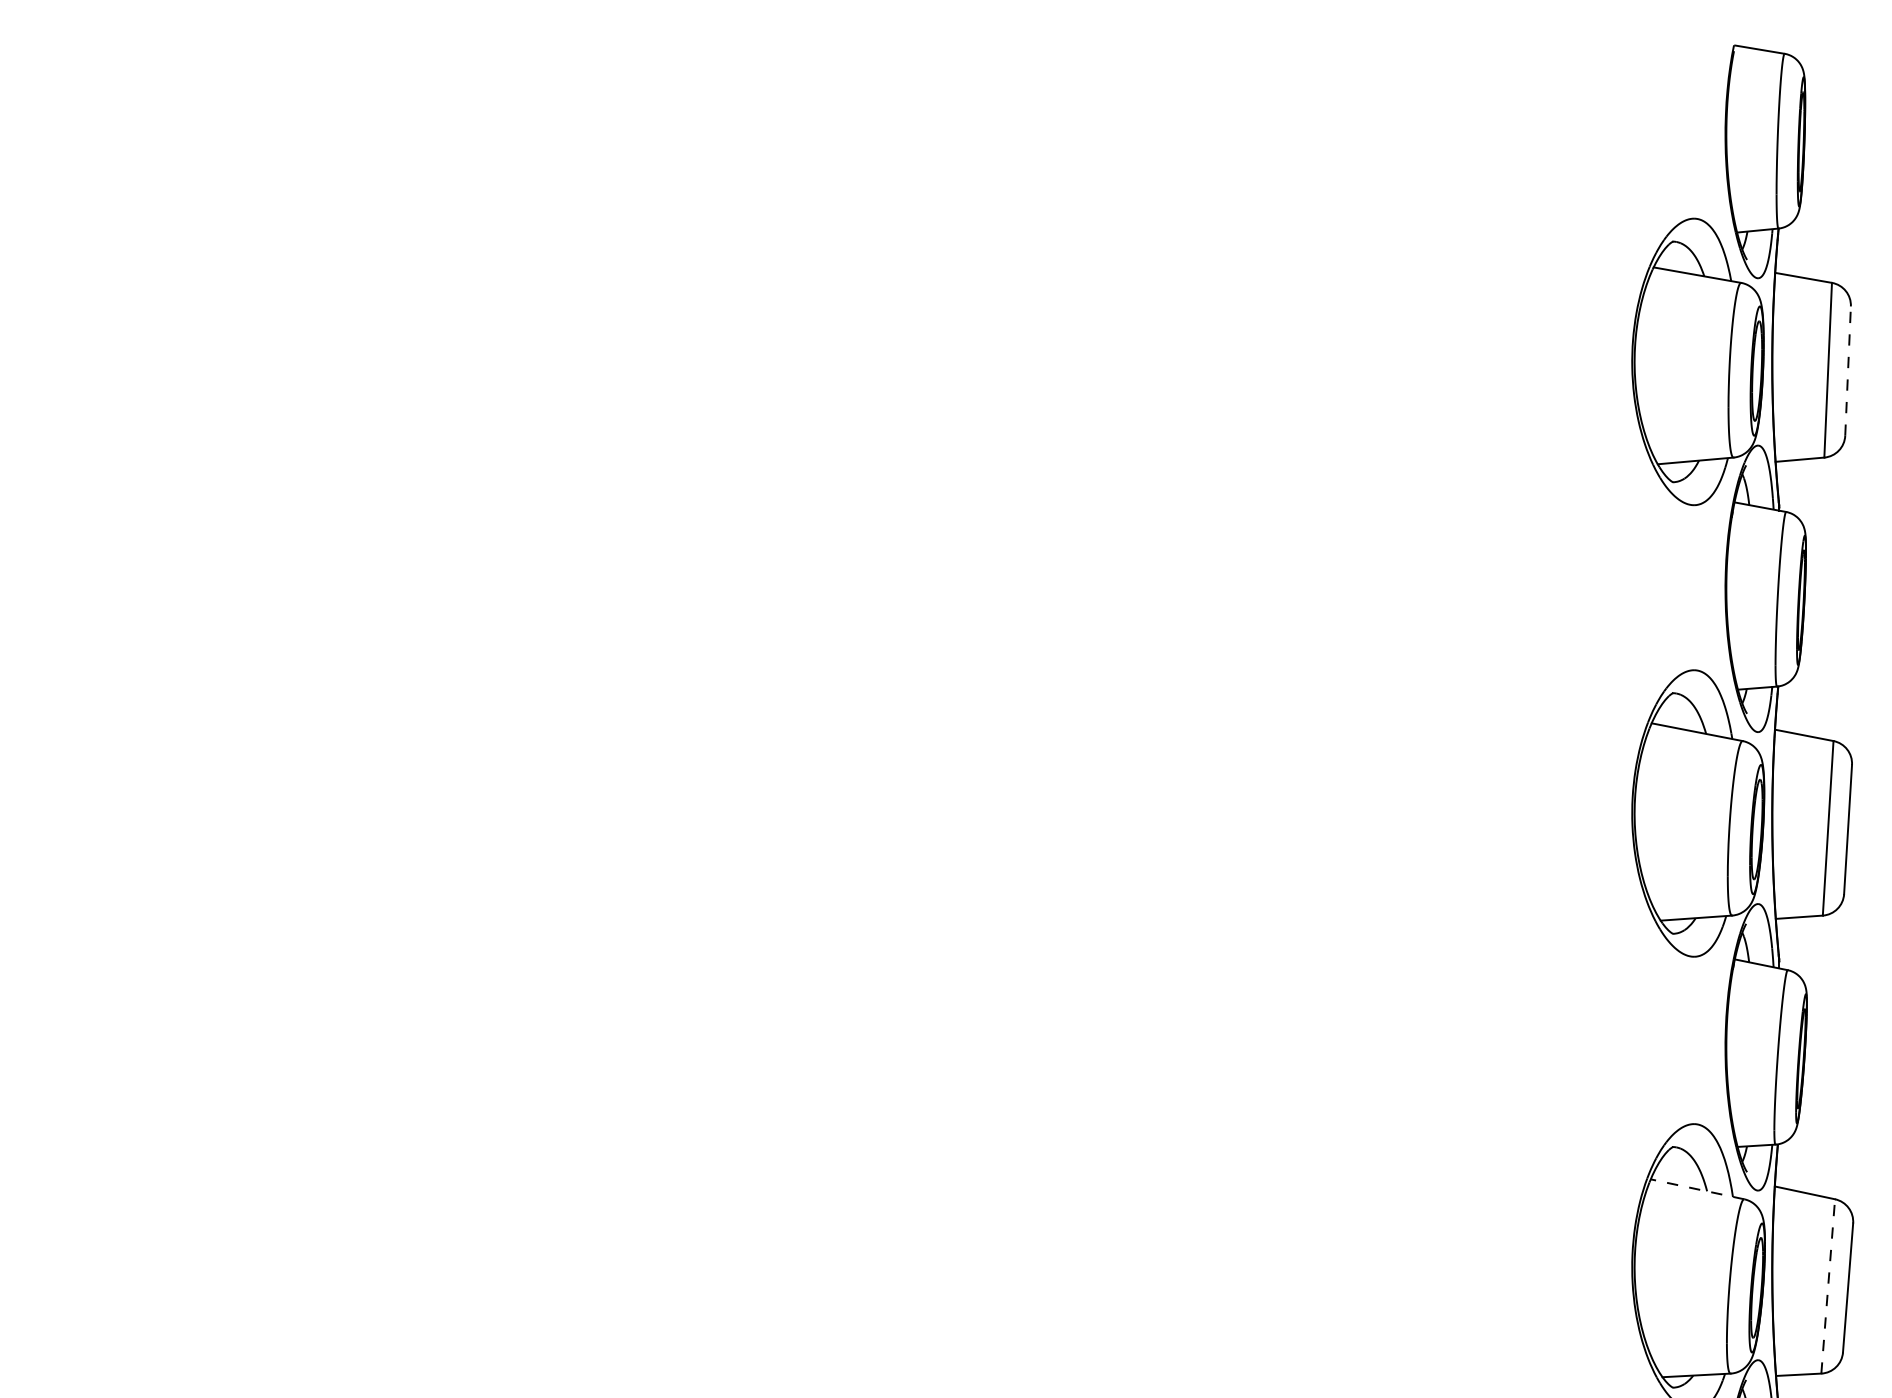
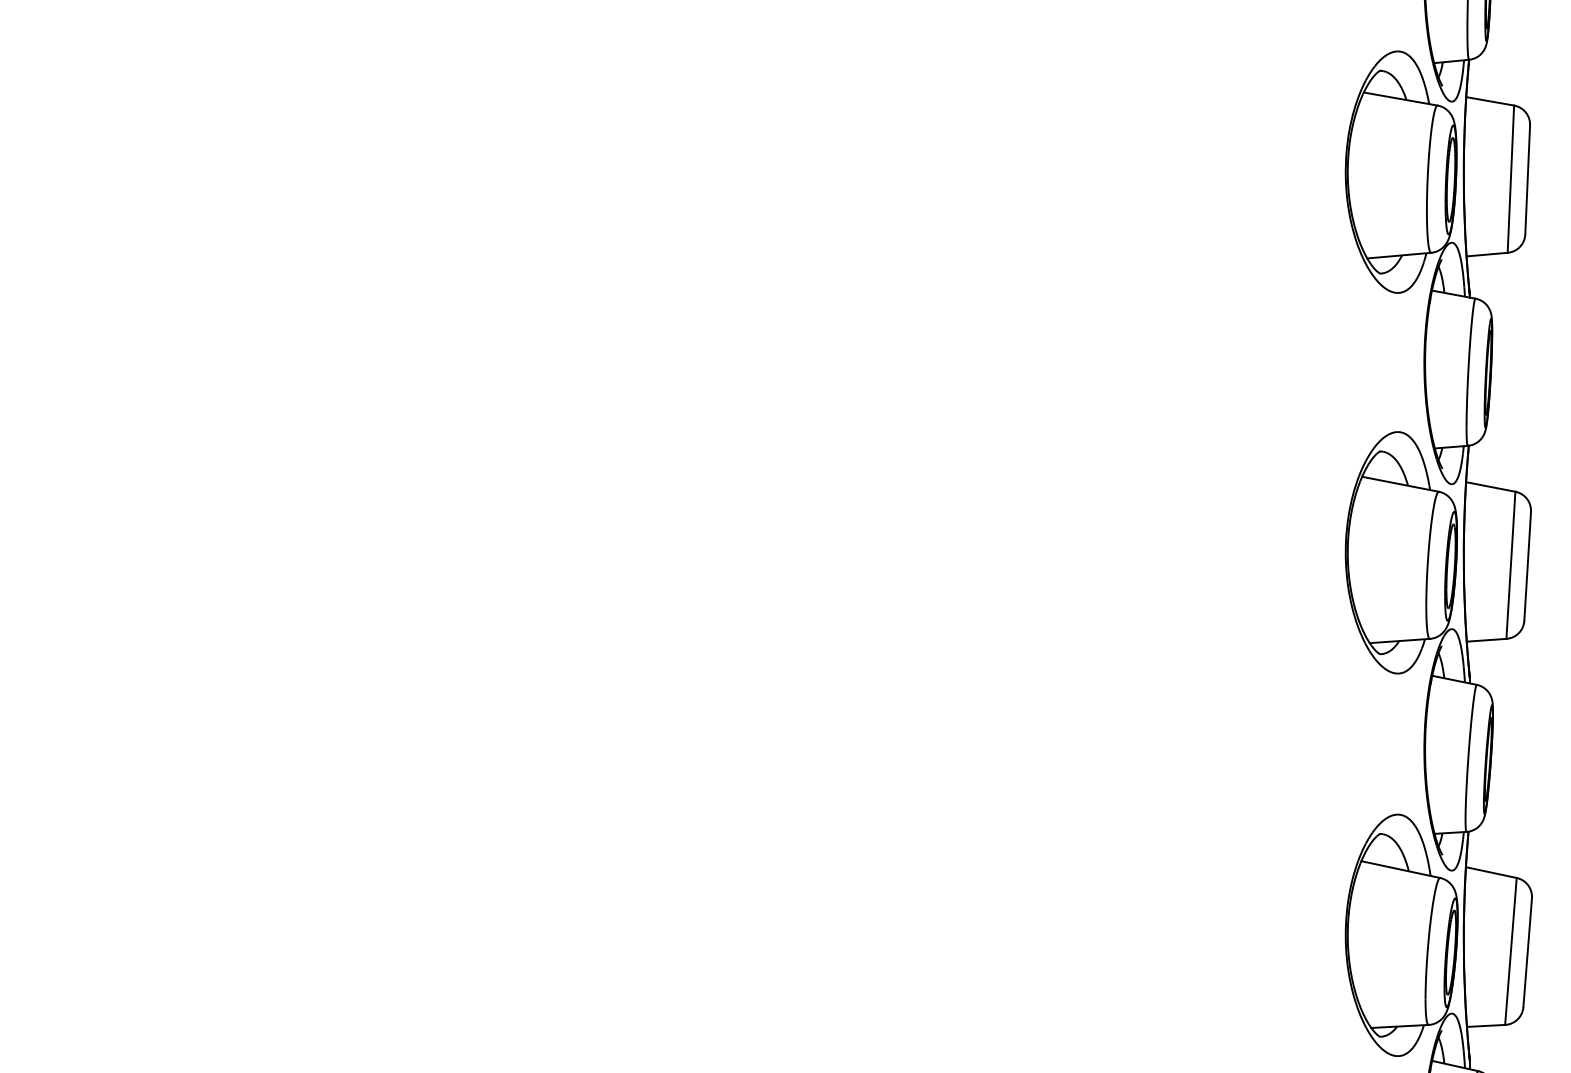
line: (1848, 371) -> (1528, 180), dashed -> solid
line: (1697, 1189) -> (1400, 869), dashed -> solid
line: (1828, 1285) -> (1511, 950), dashed -> solid

